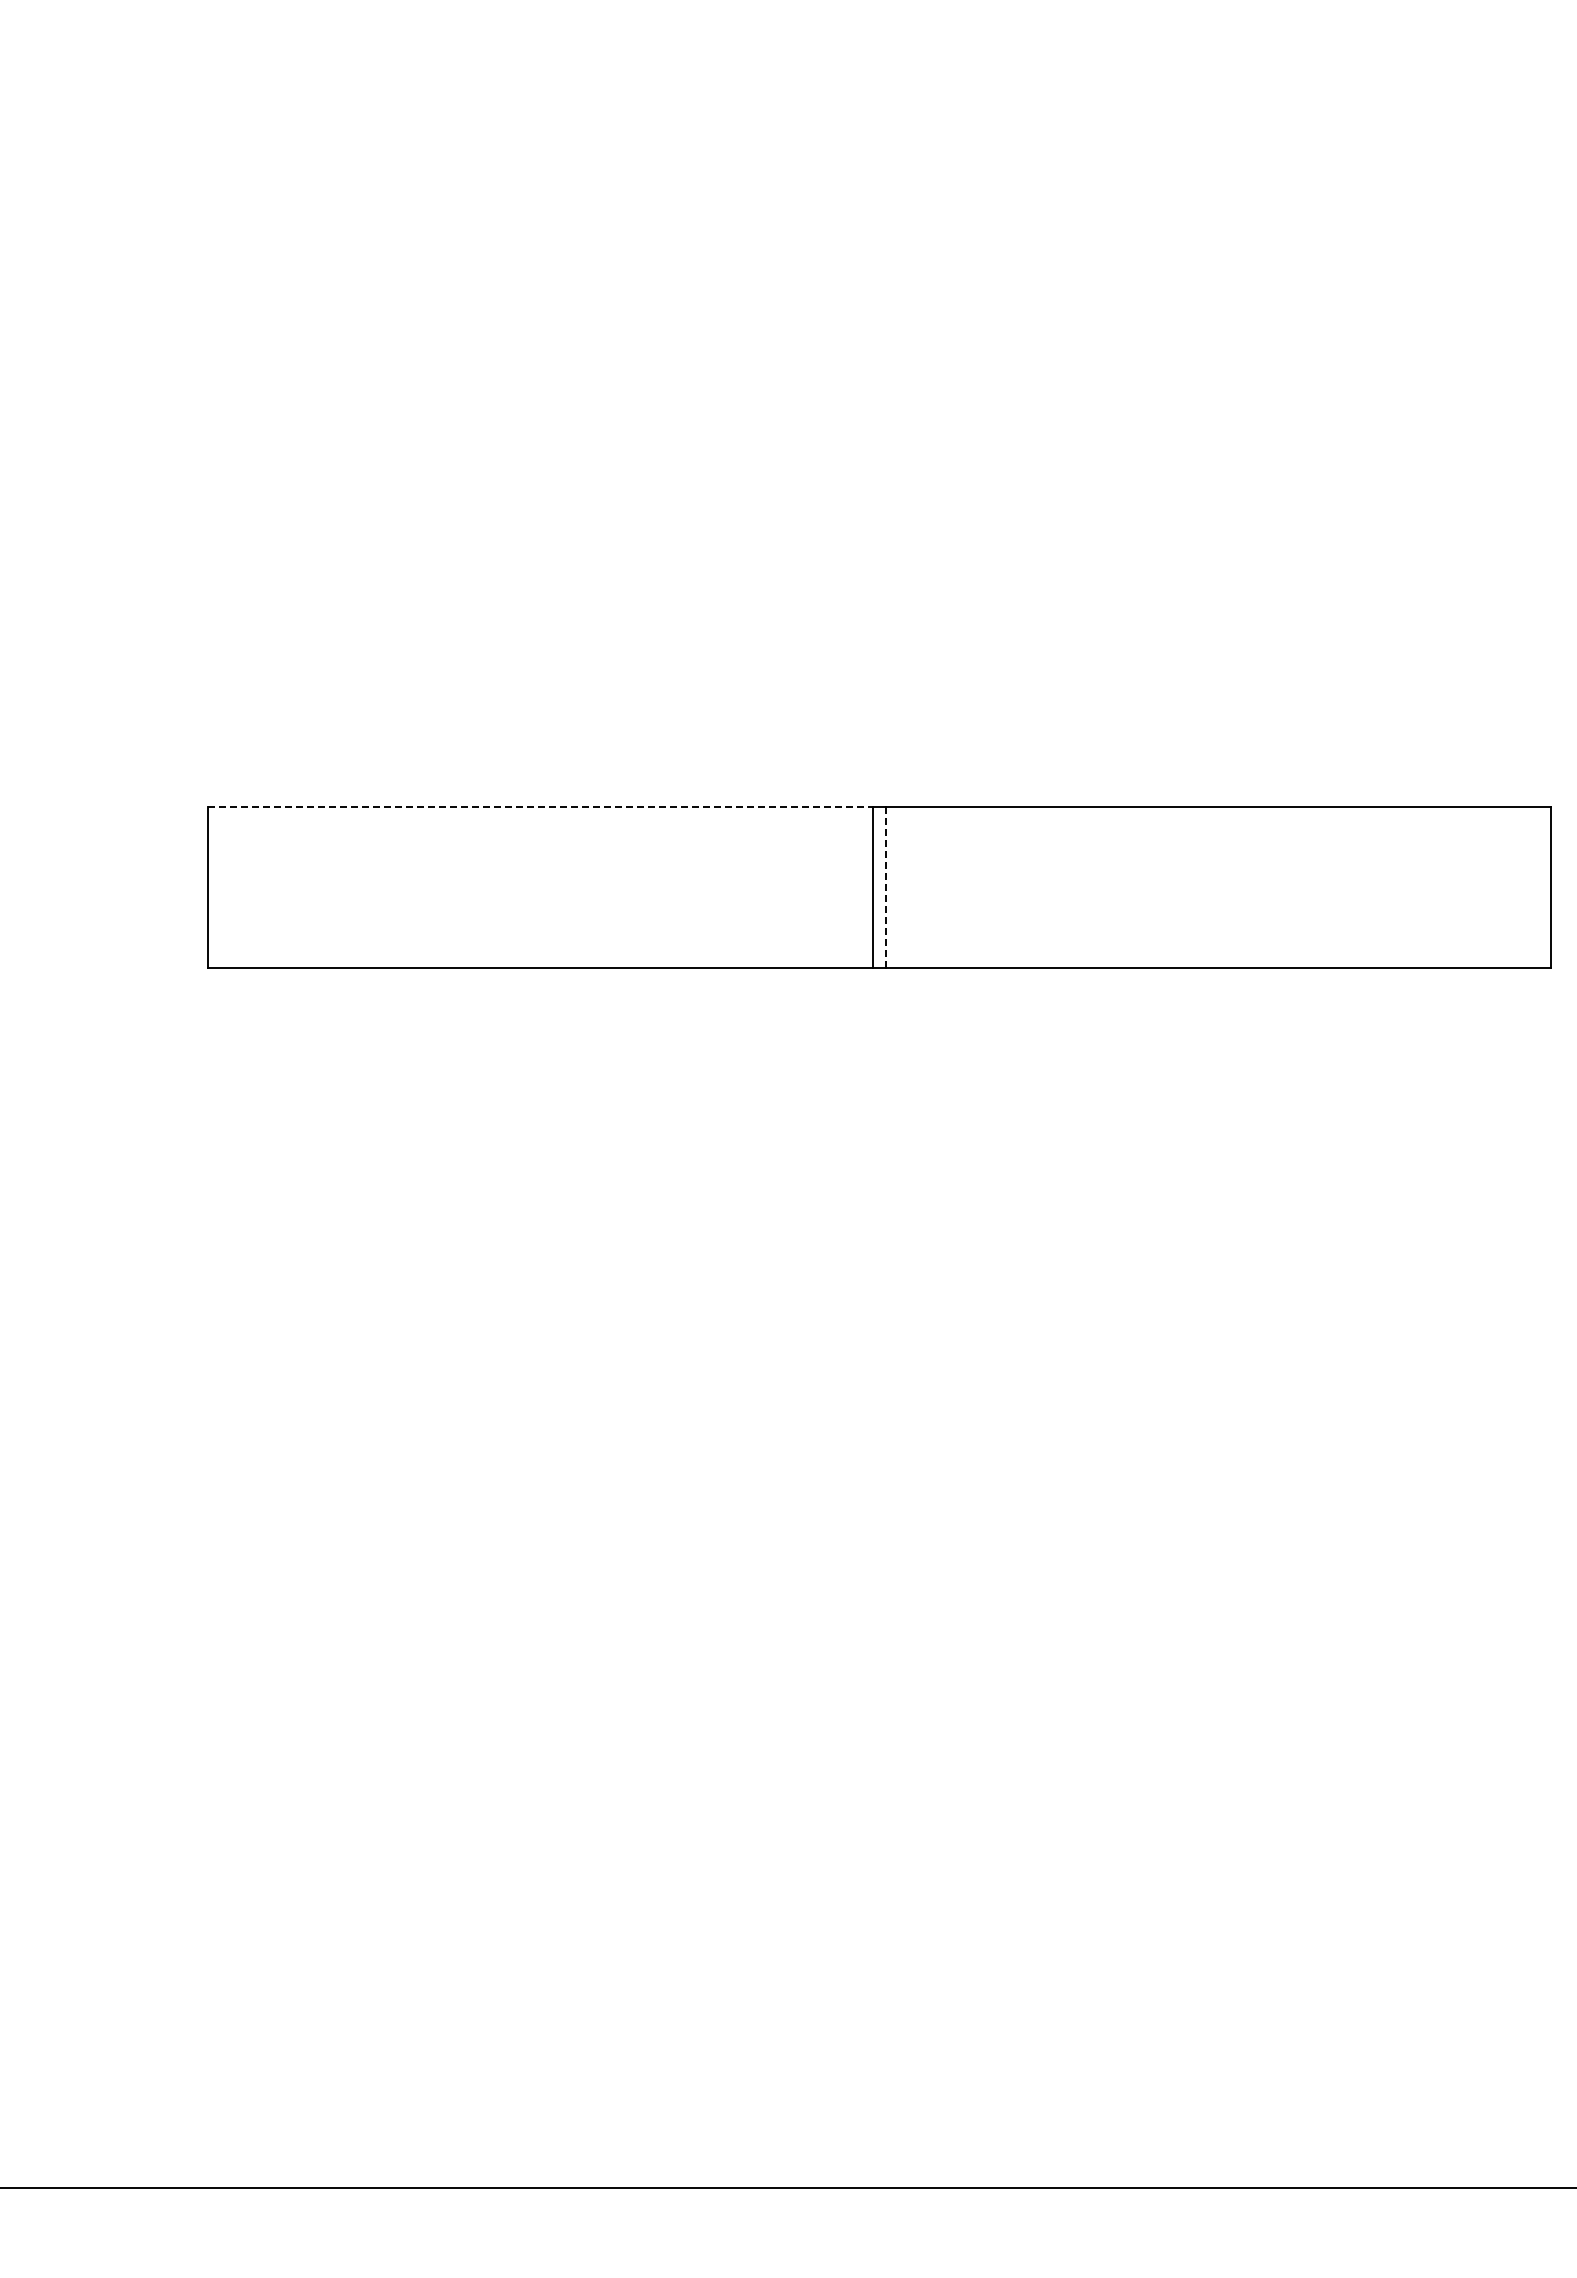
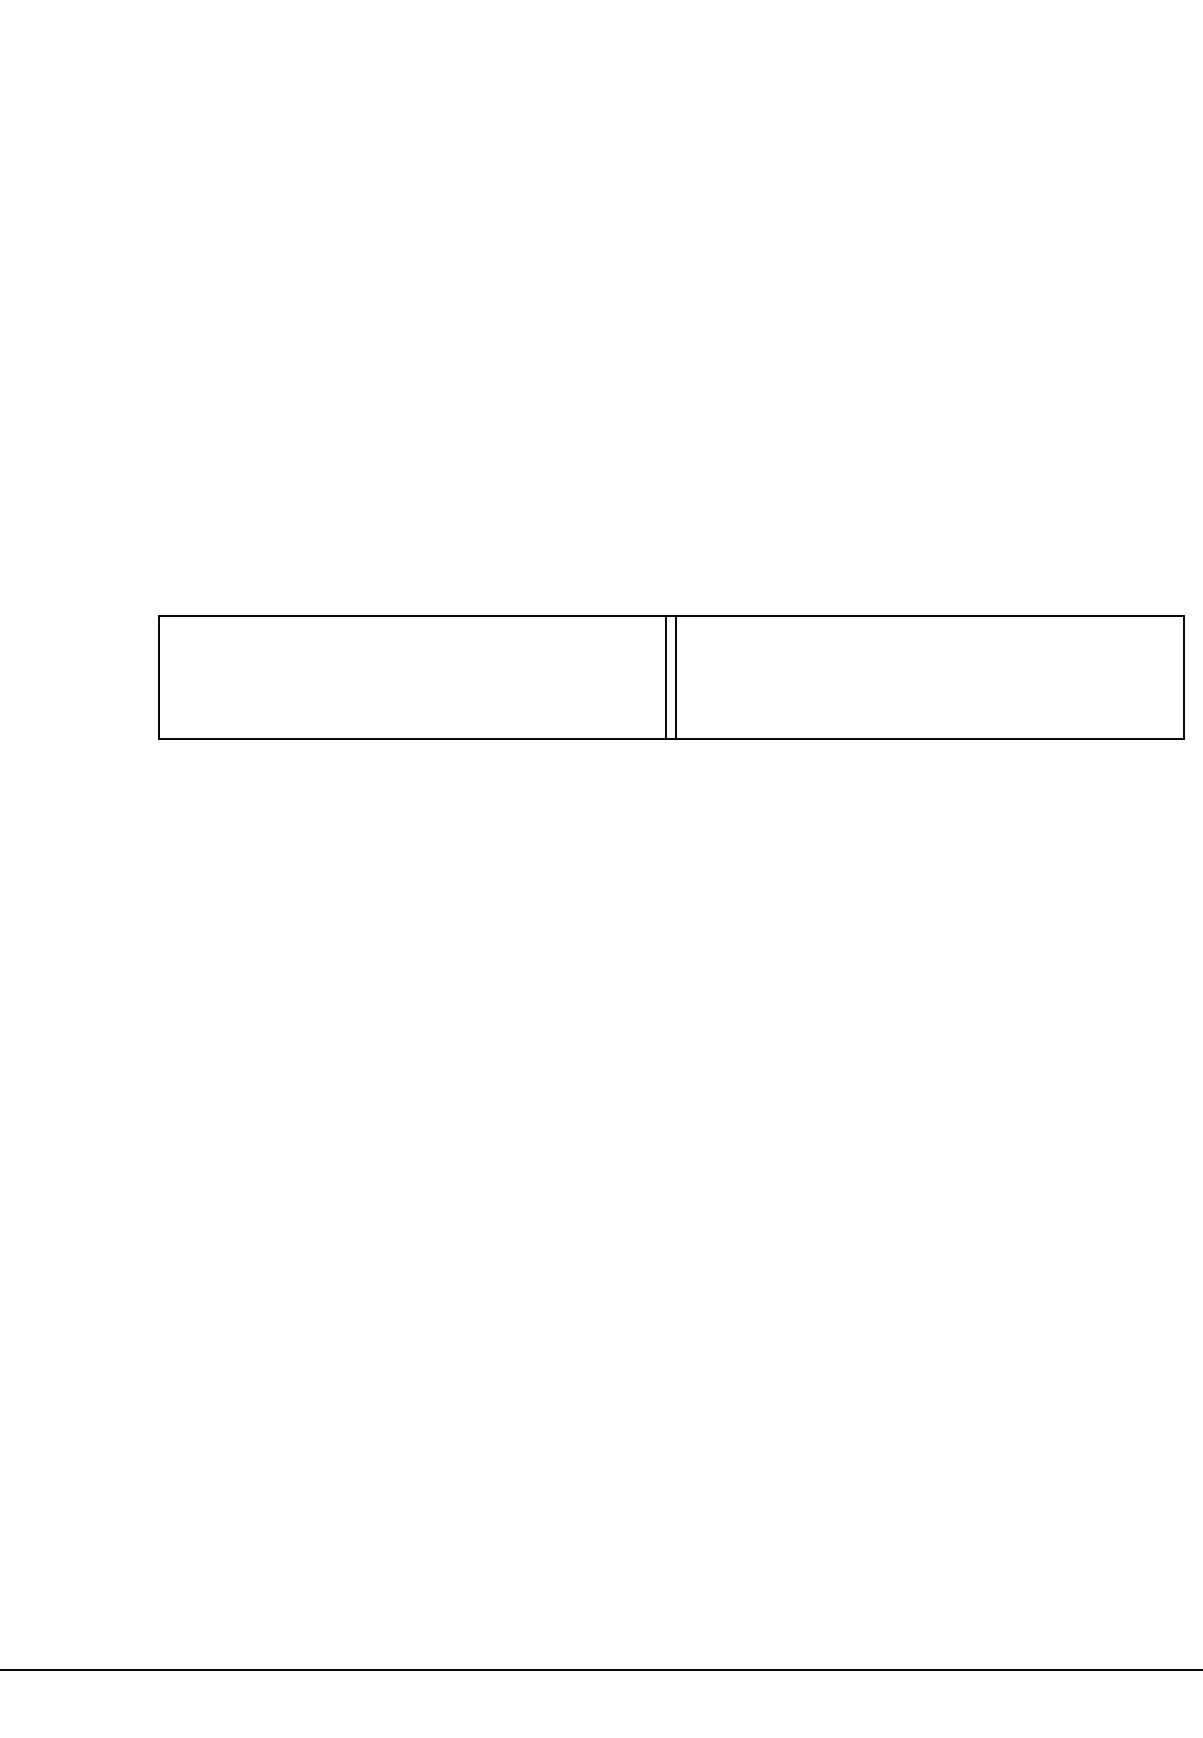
line: (541, 807) -> (413, 616), dashed -> solid
line: (886, 887) -> (676, 677), dashed -> solid

